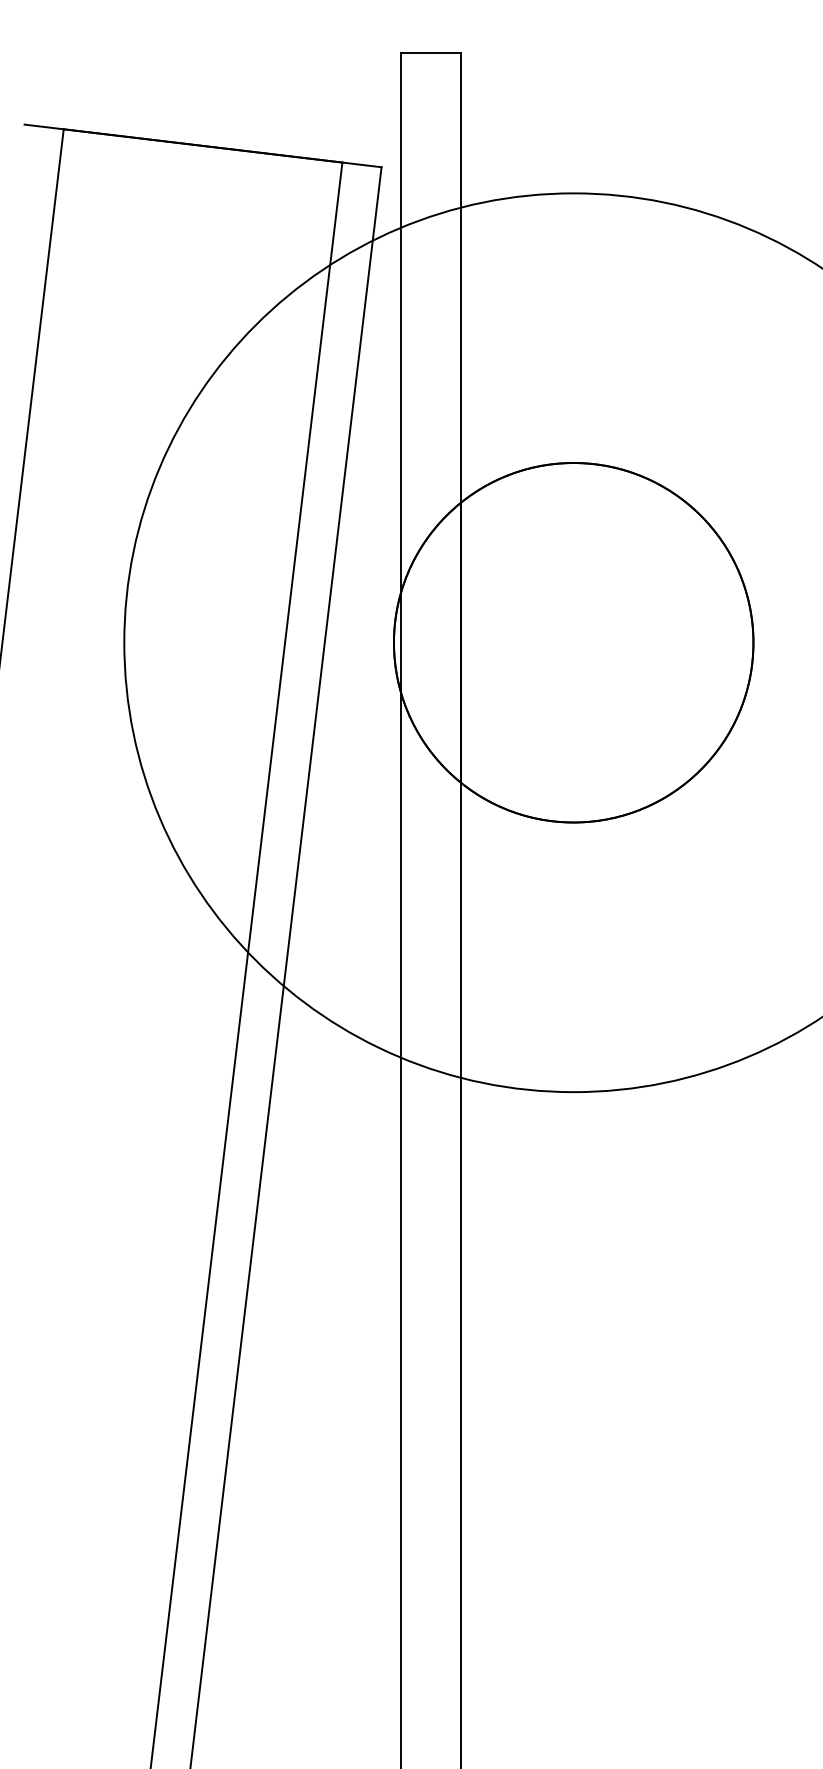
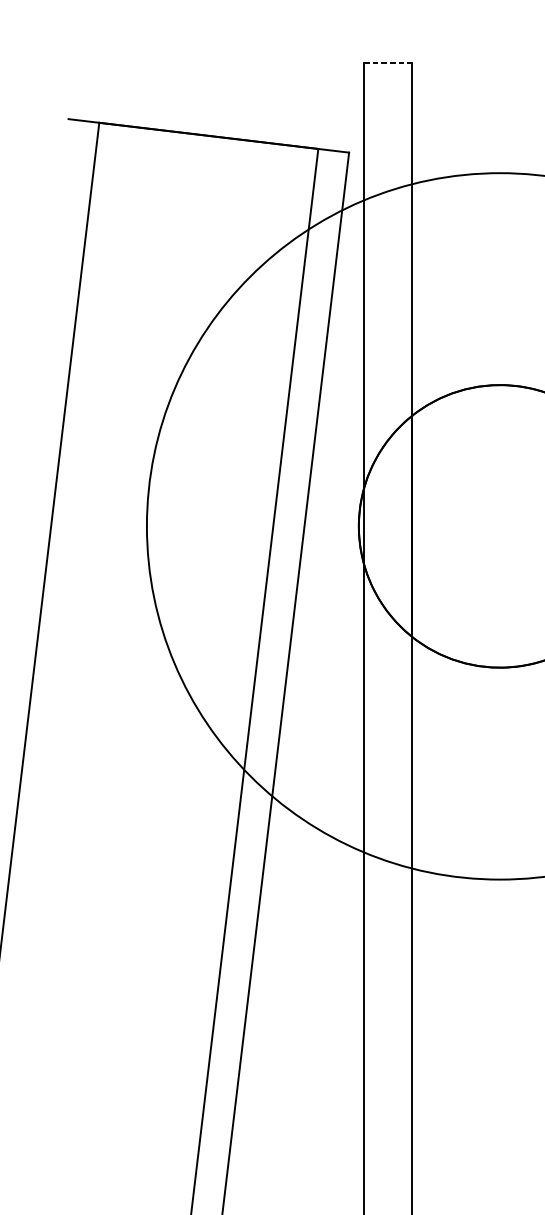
line: (431, 53) -> (388, 63), solid -> dashed

